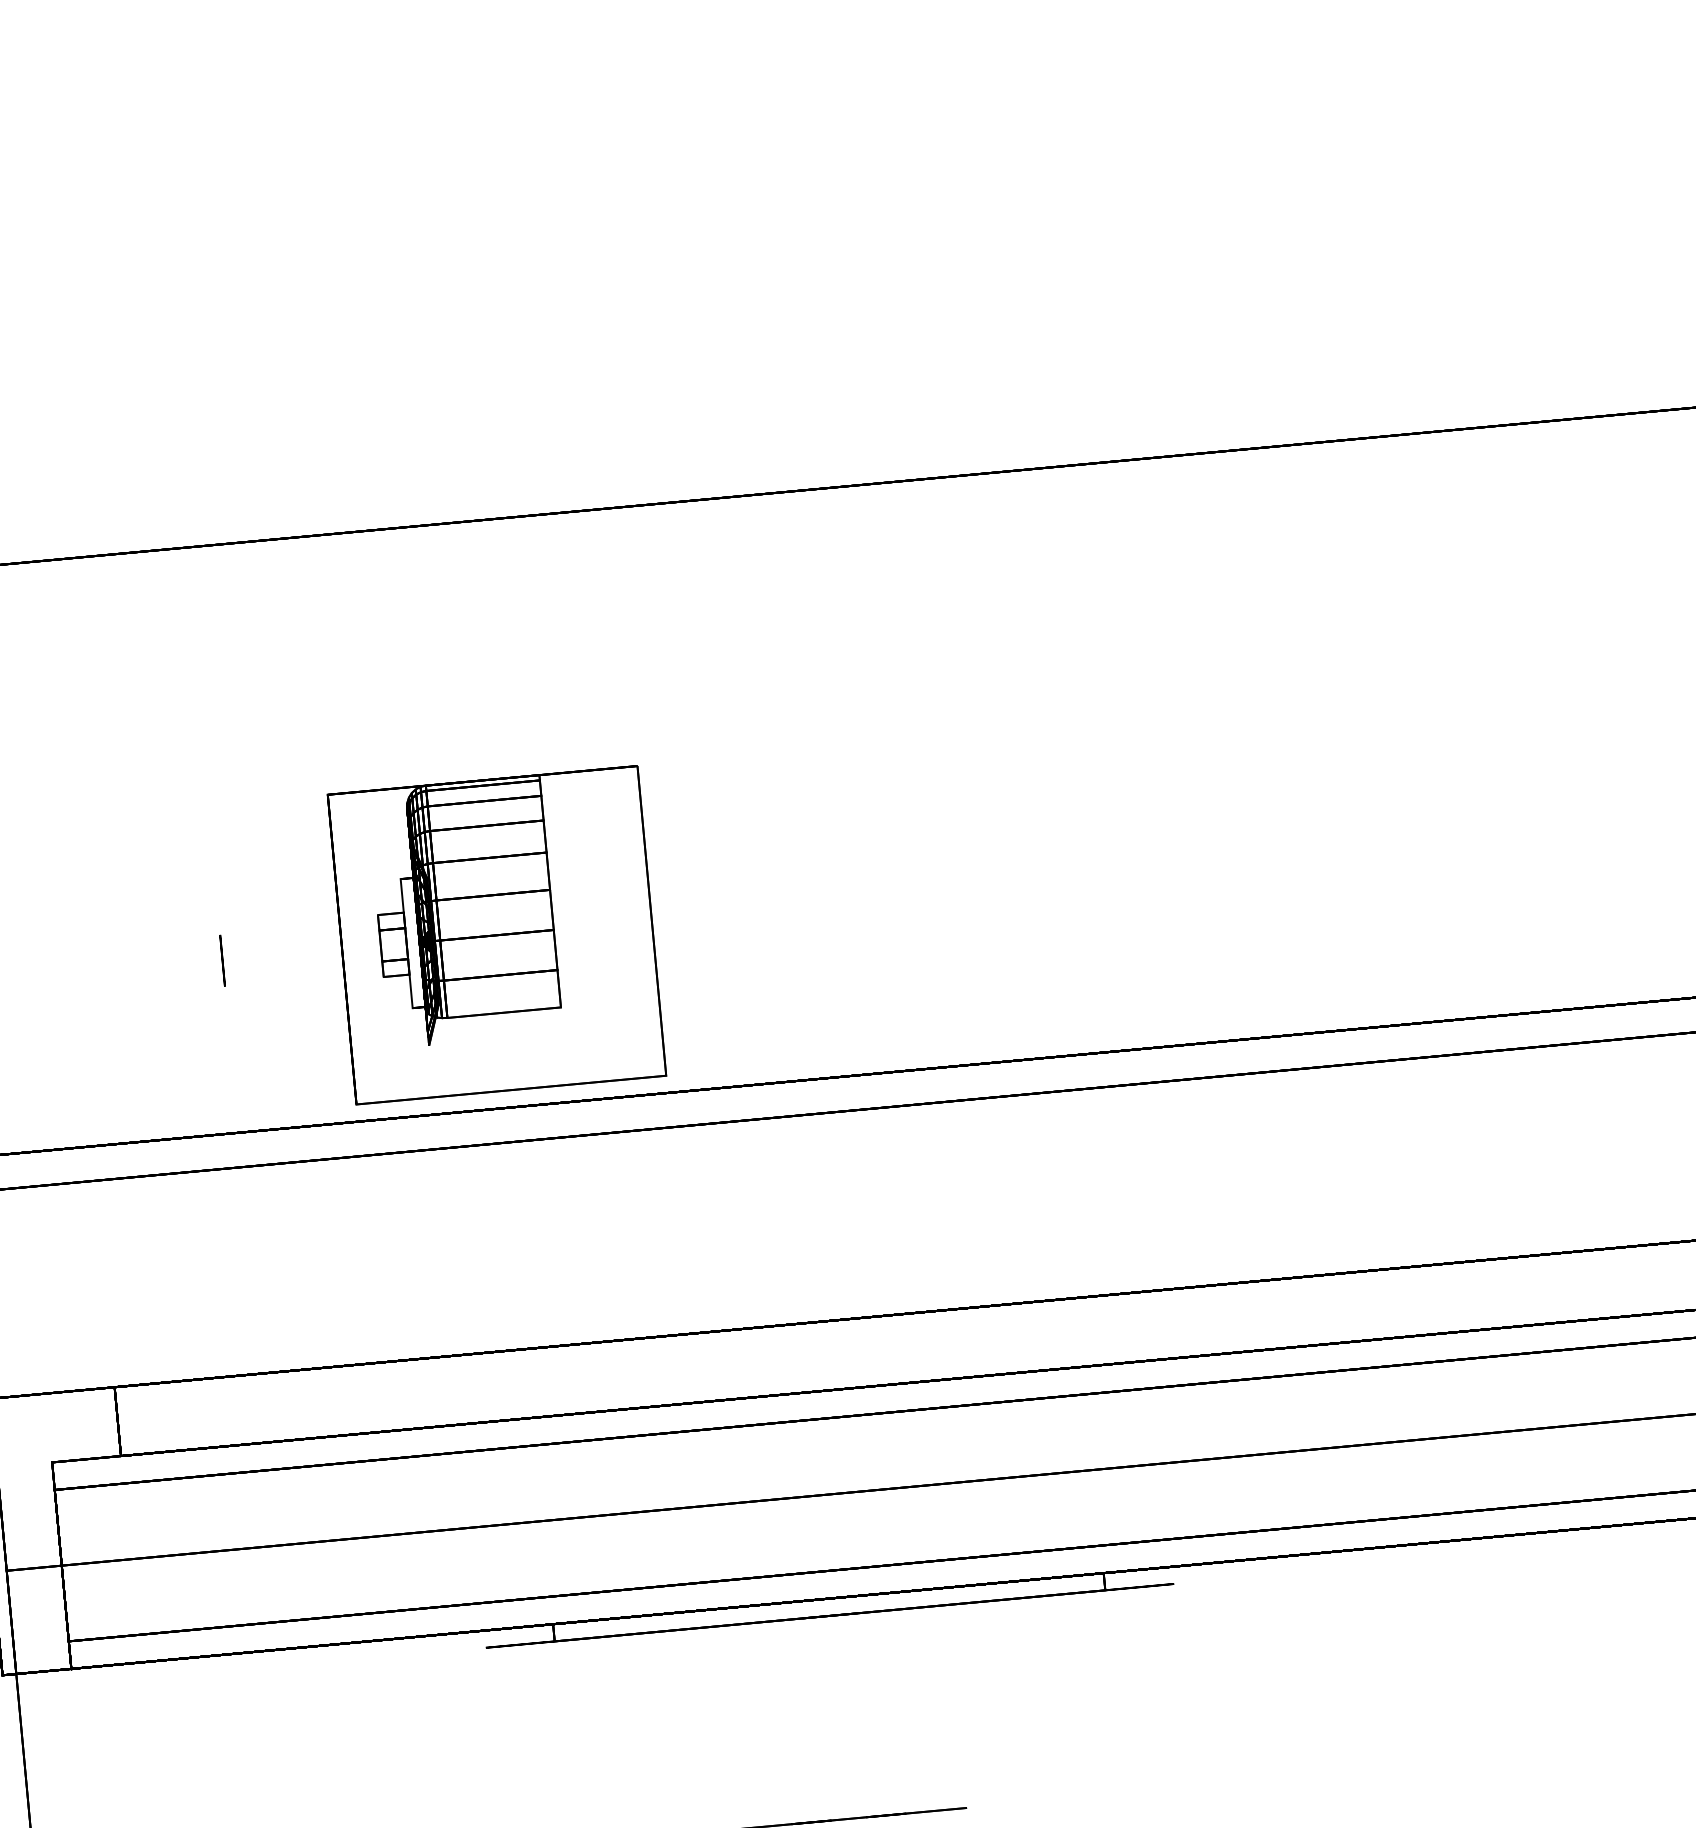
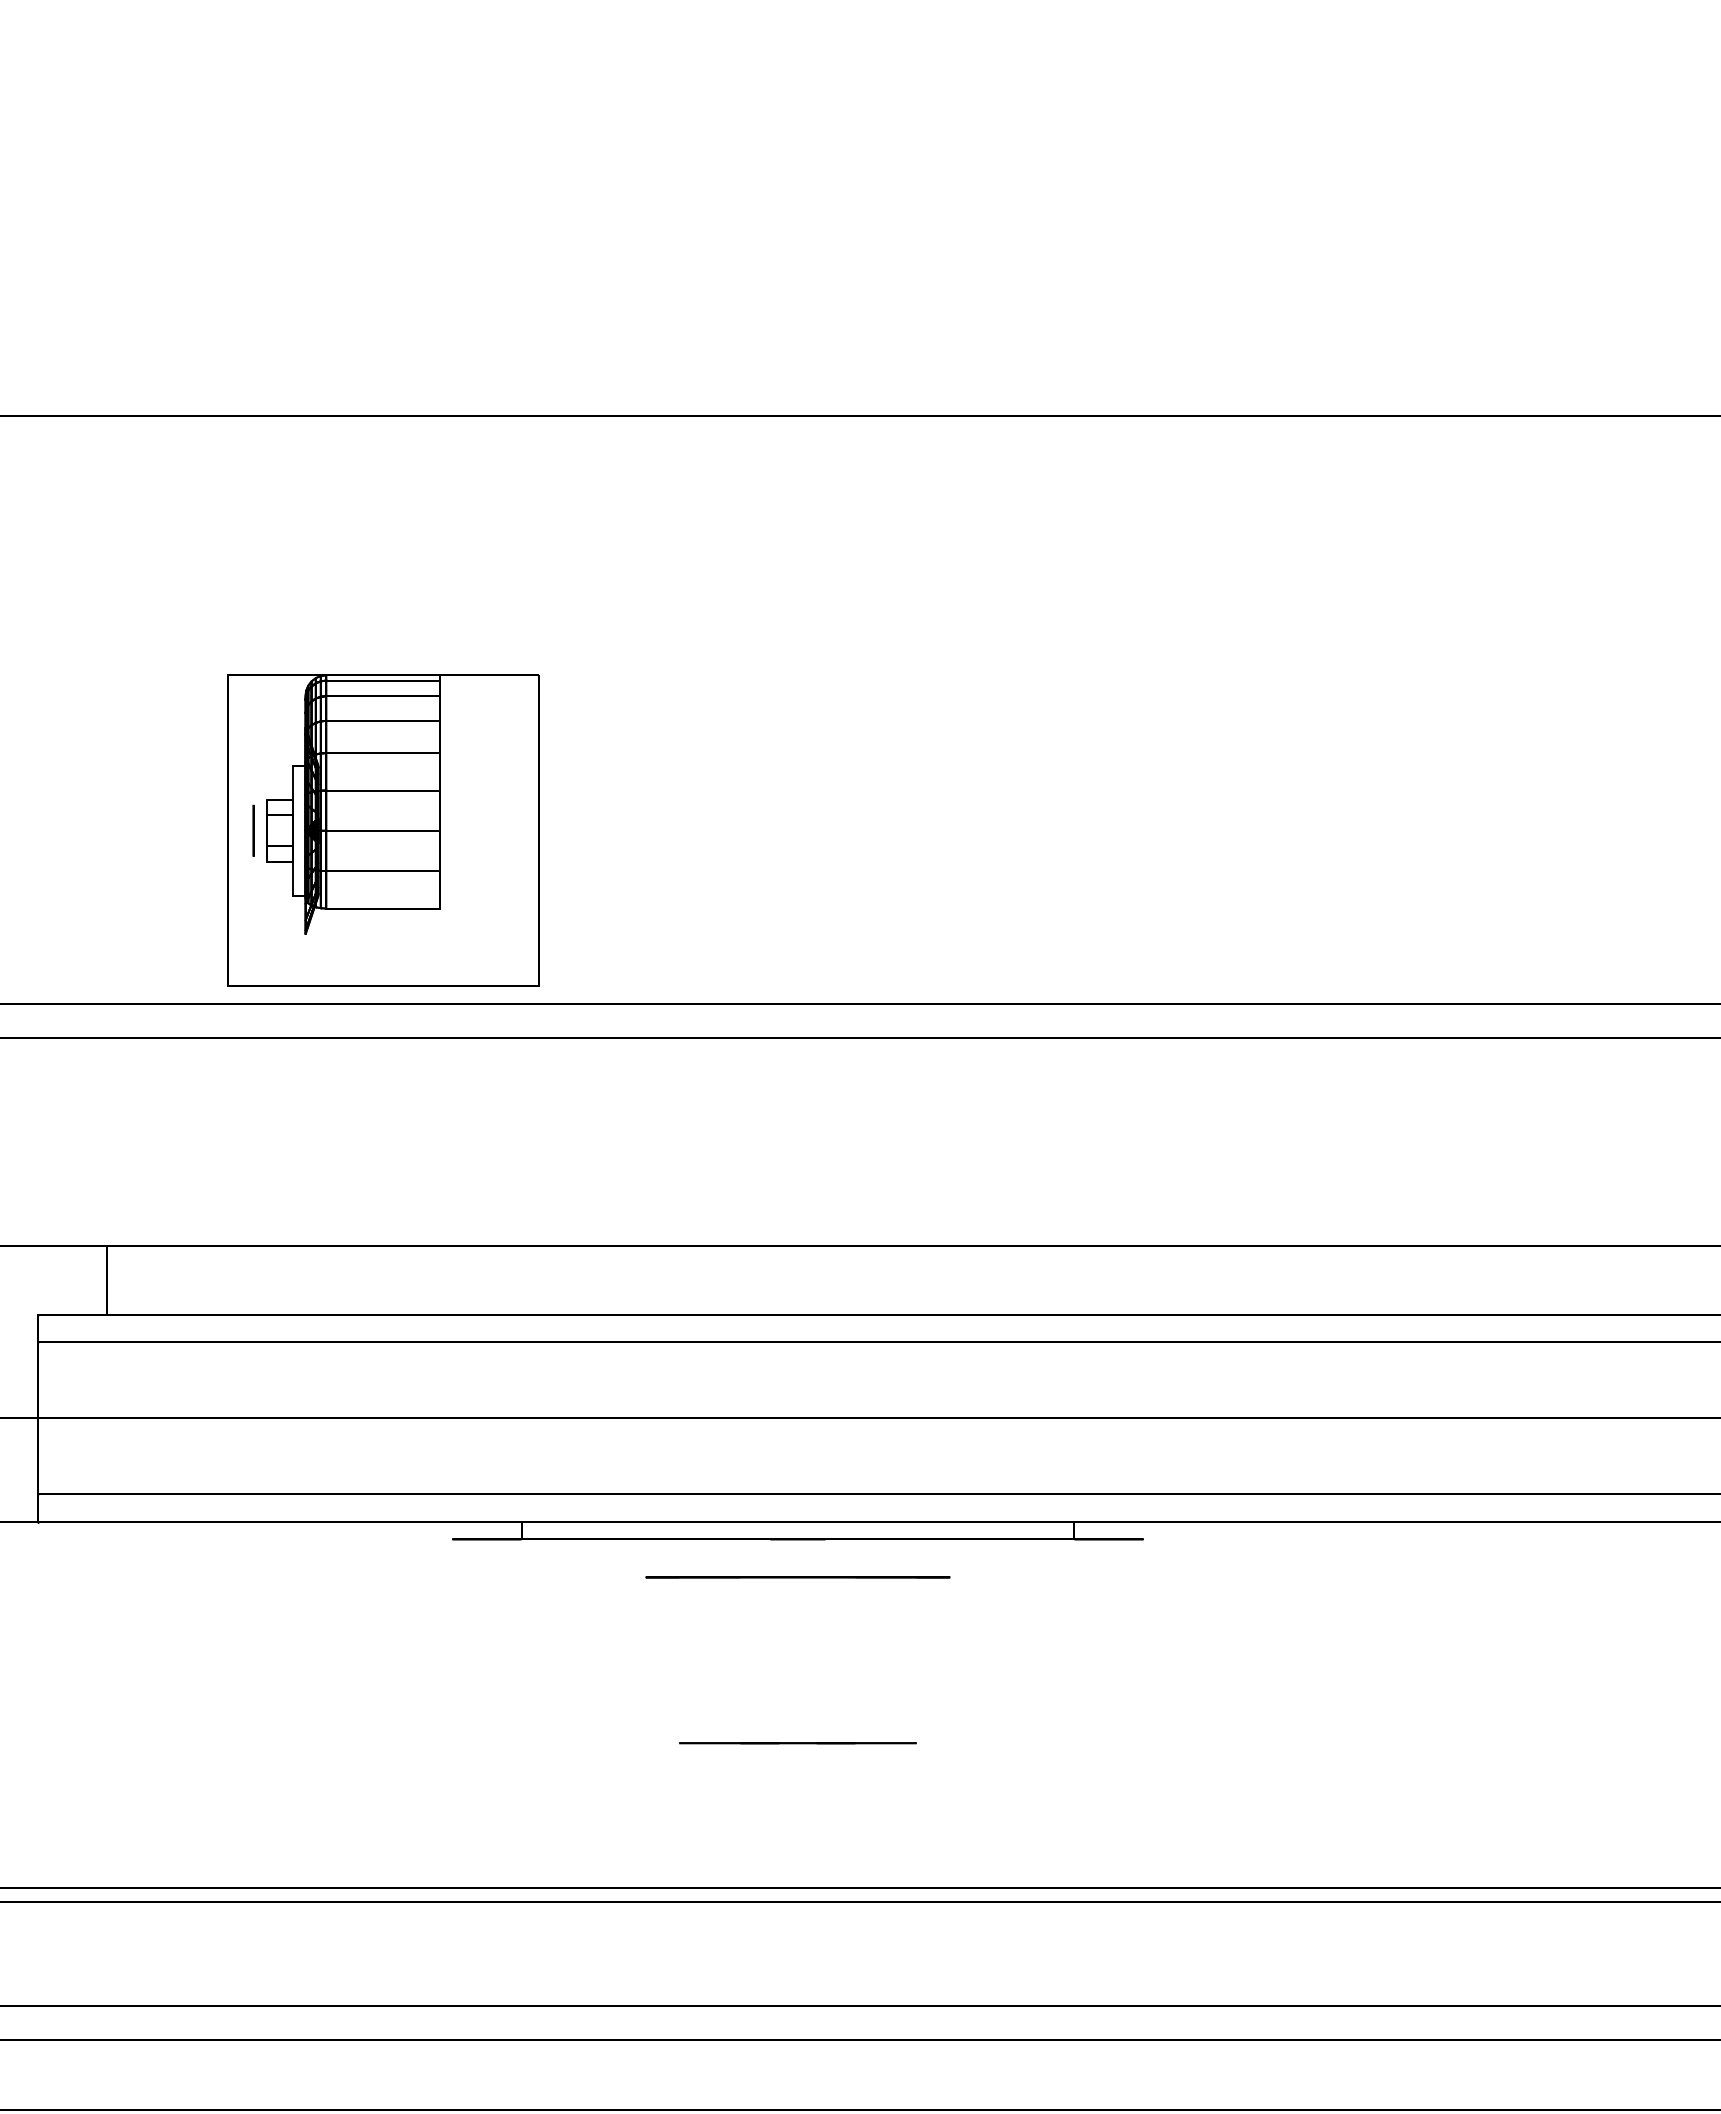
part: (497, 934) -> (383, 830), moved
line: (833, 1653) -> (797, 1577), added

